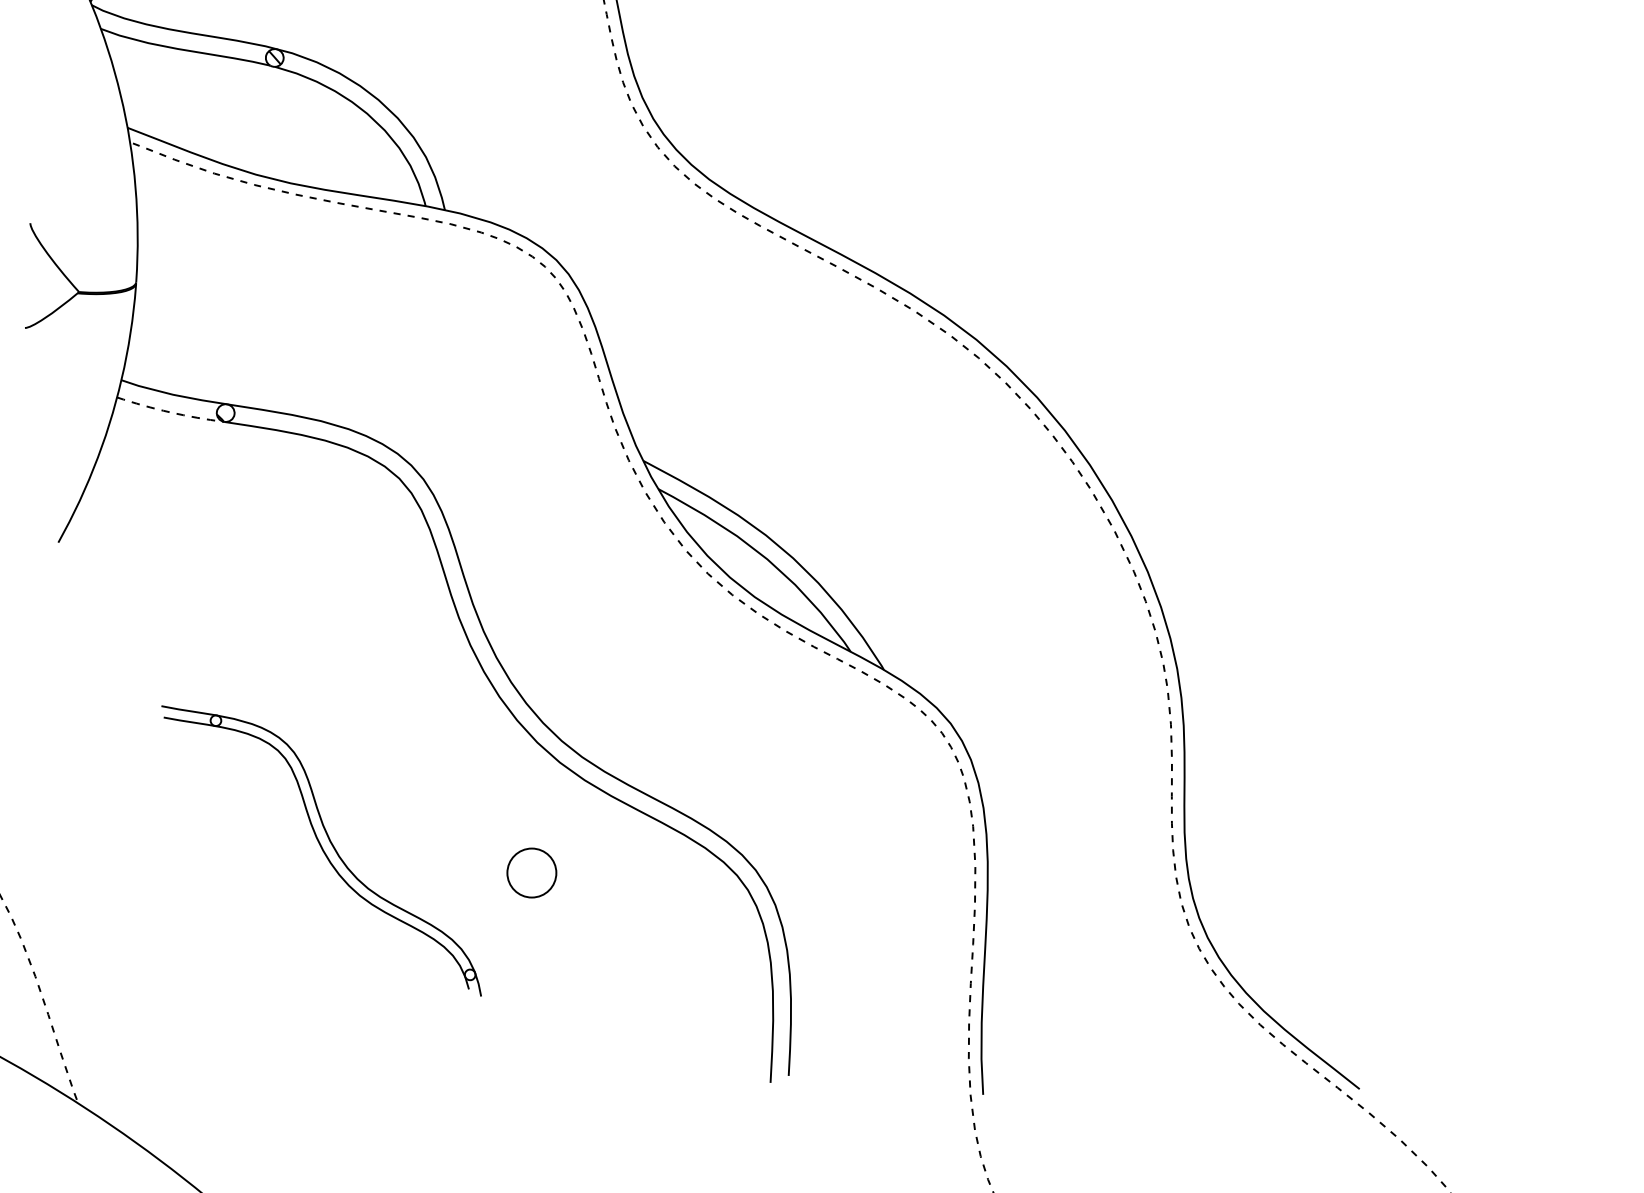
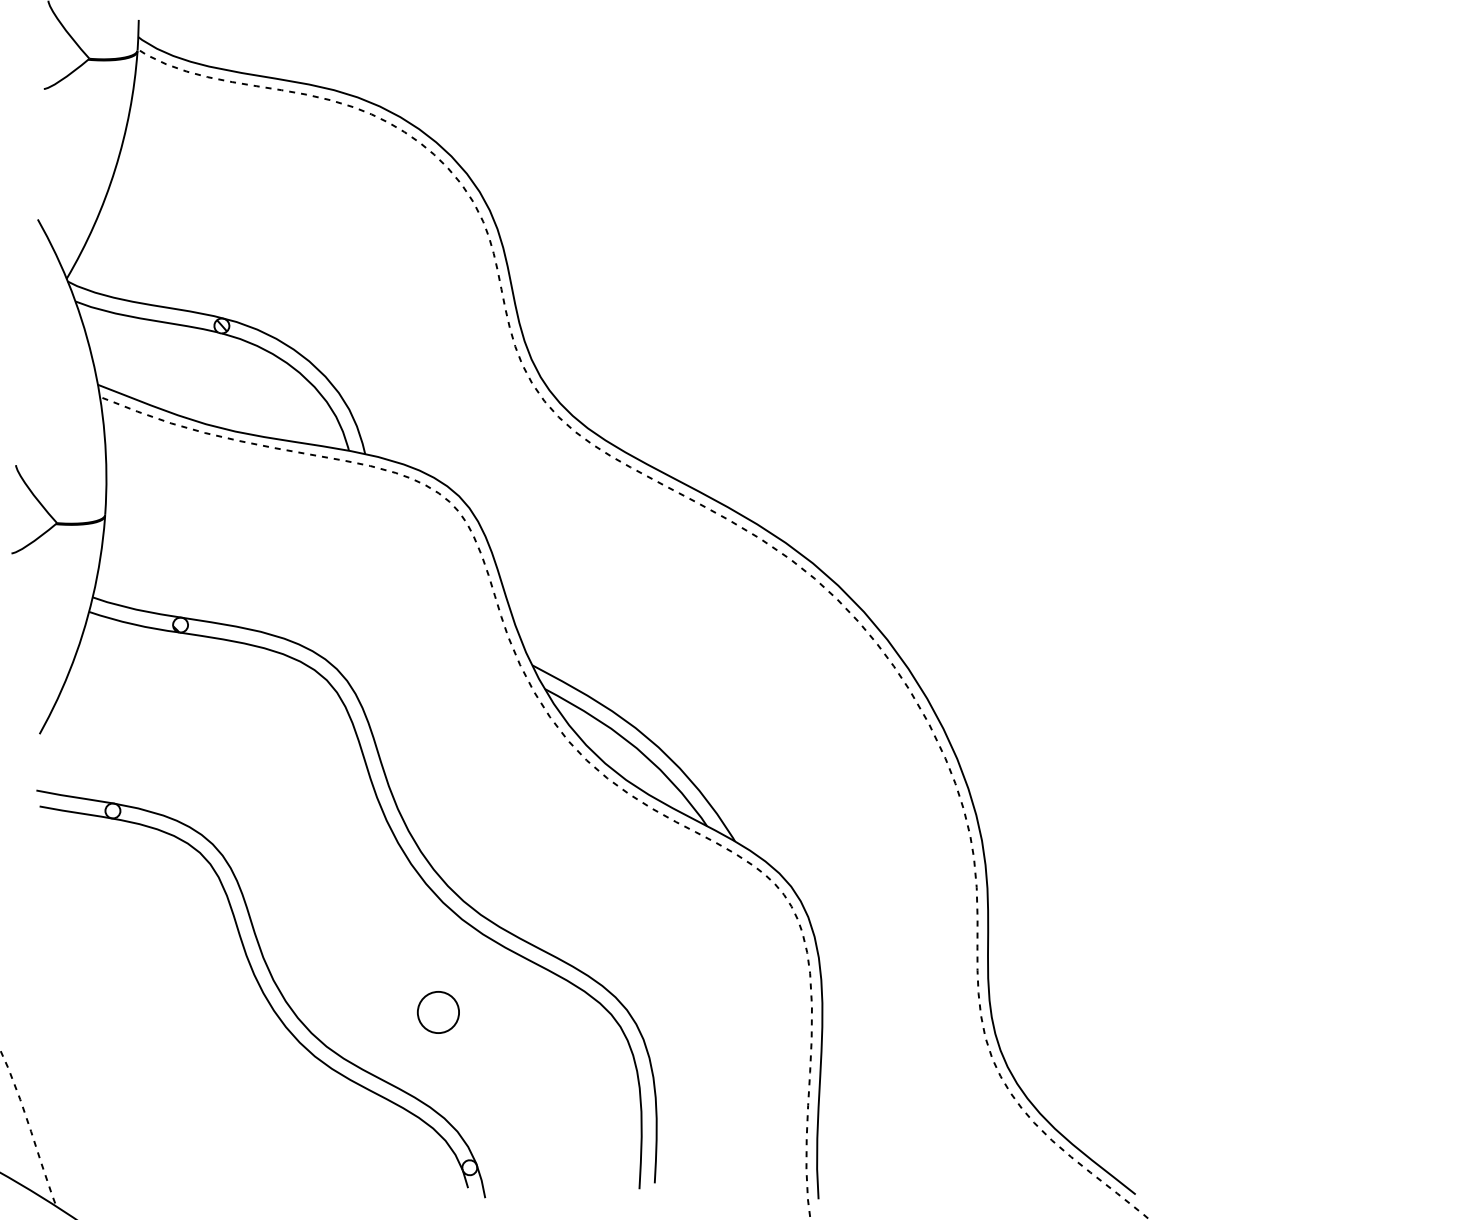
arc: (169, 412) -> (133, 624), dashed -> solid
part: (321, 850) -> (261, 993), size x1.67

